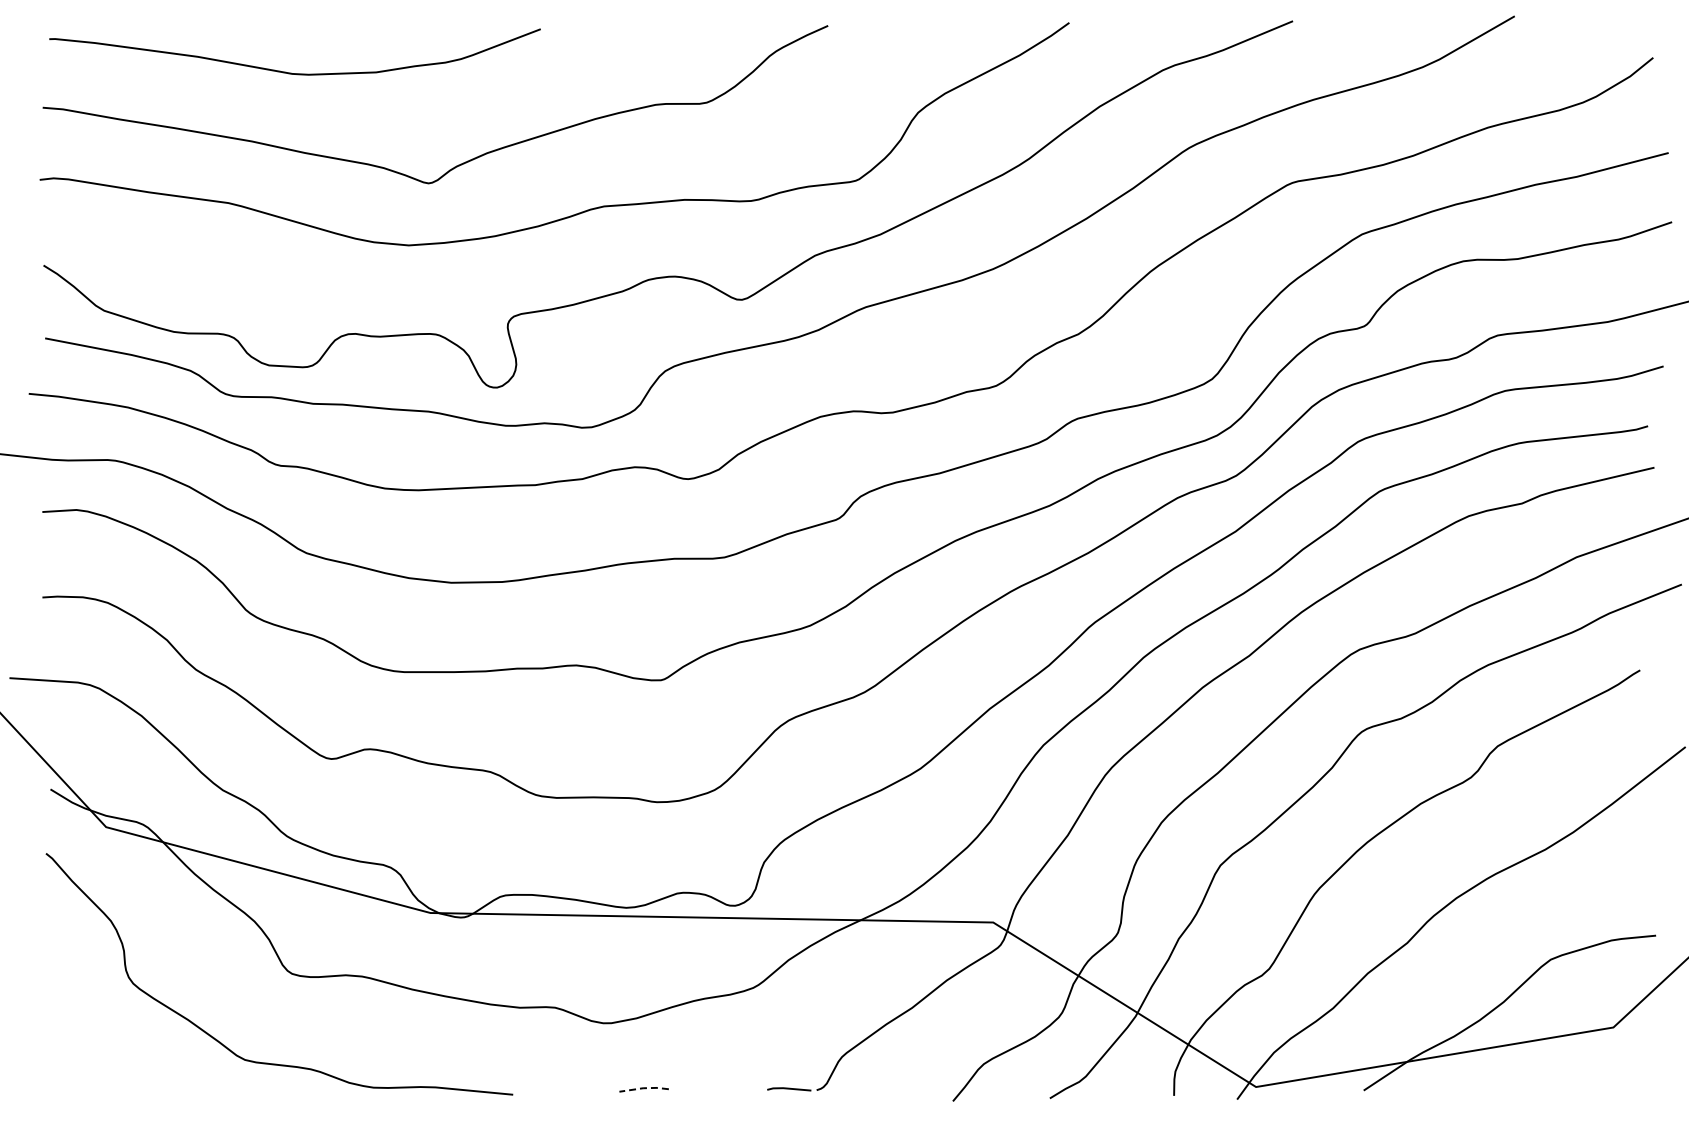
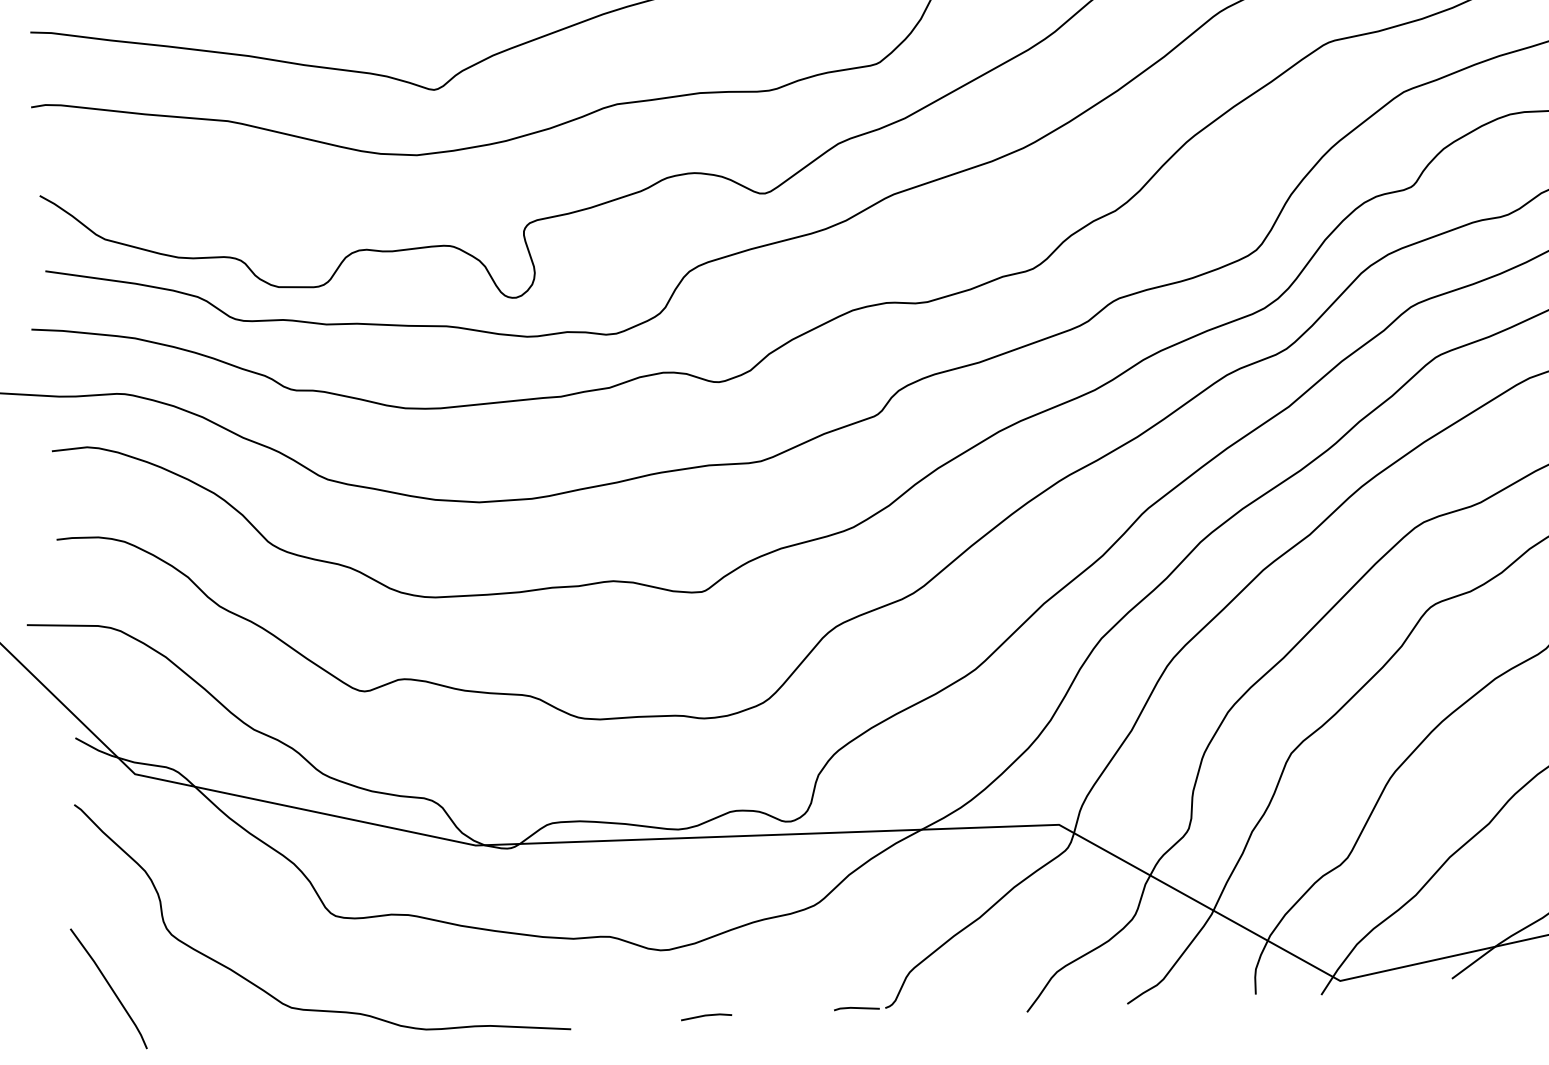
line: (71, 1032) -> (110, 988), added
line: (644, 1088) -> (706, 1015), dashed -> solid

